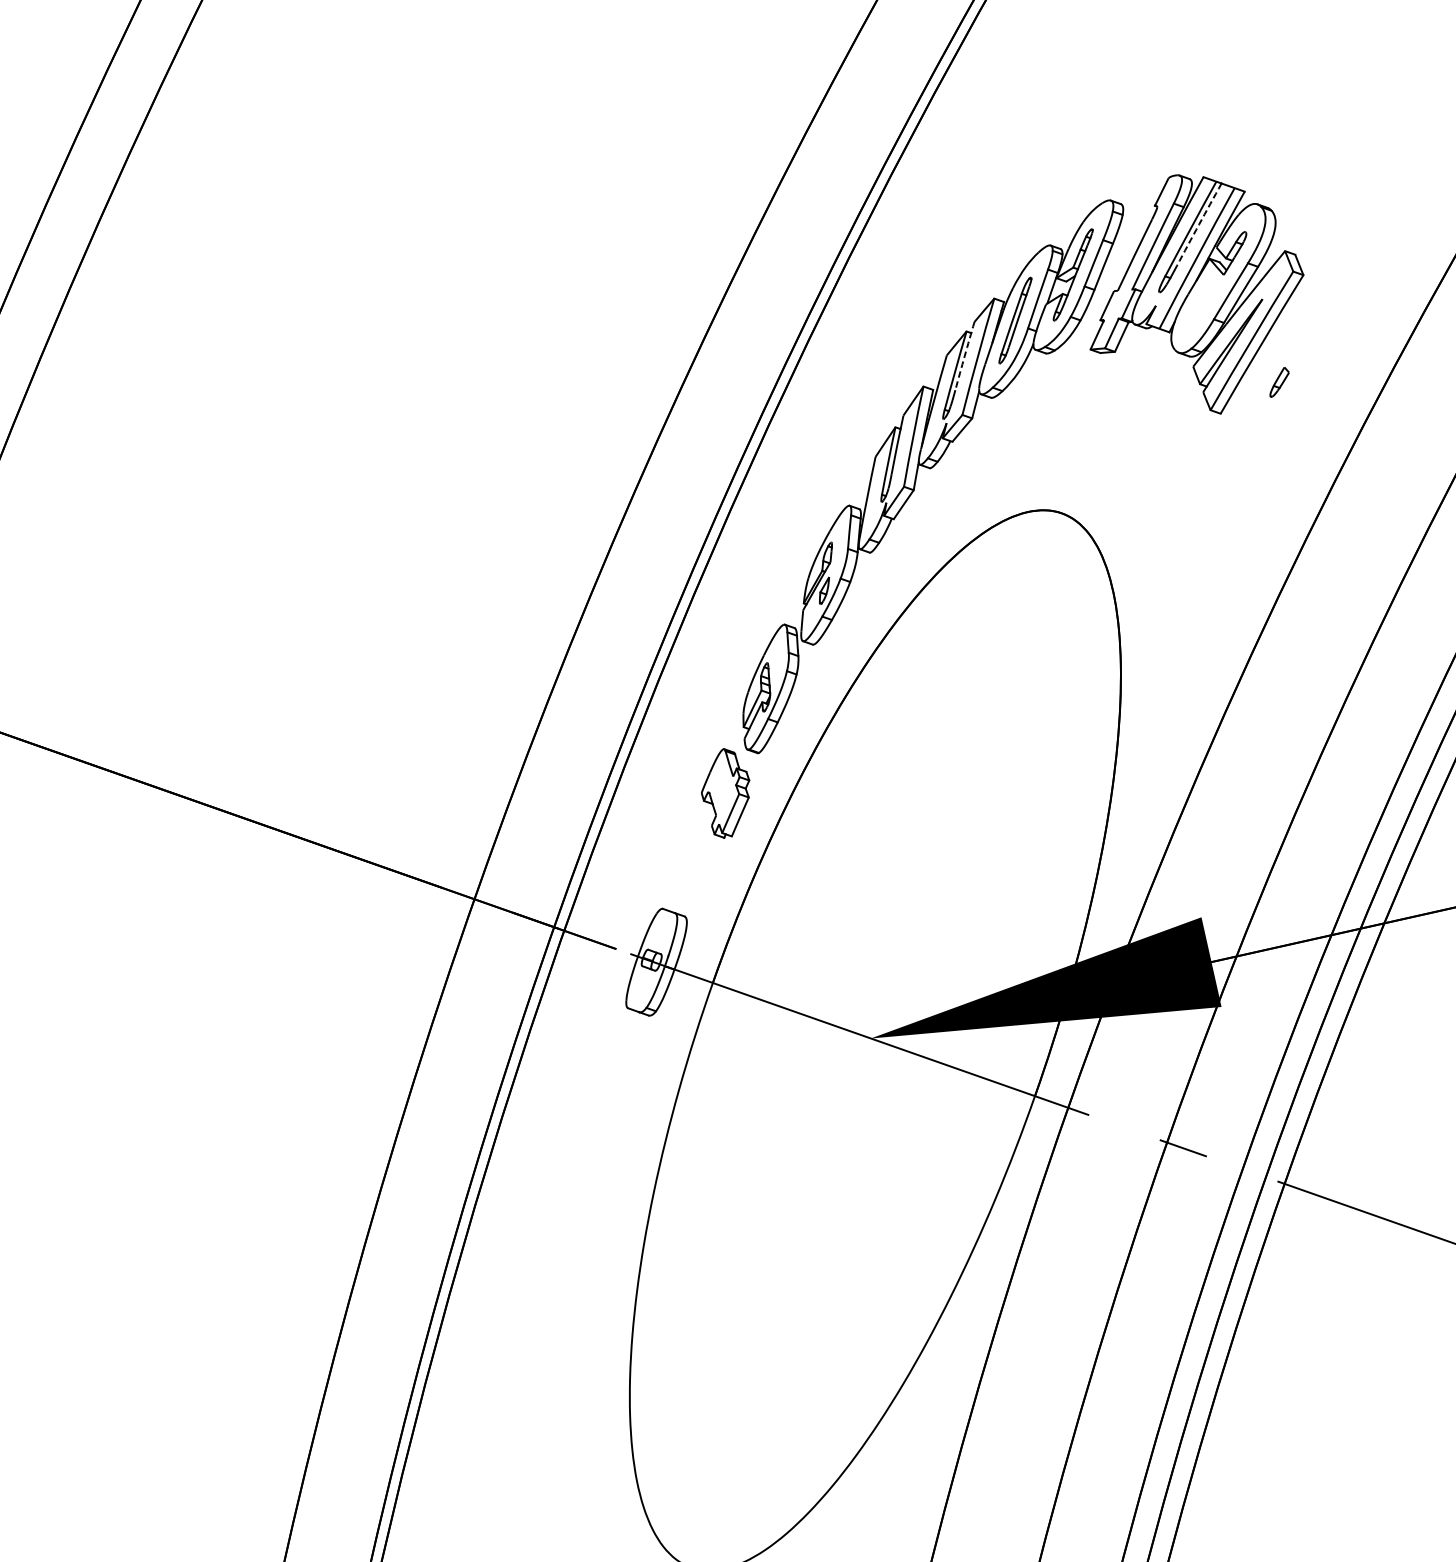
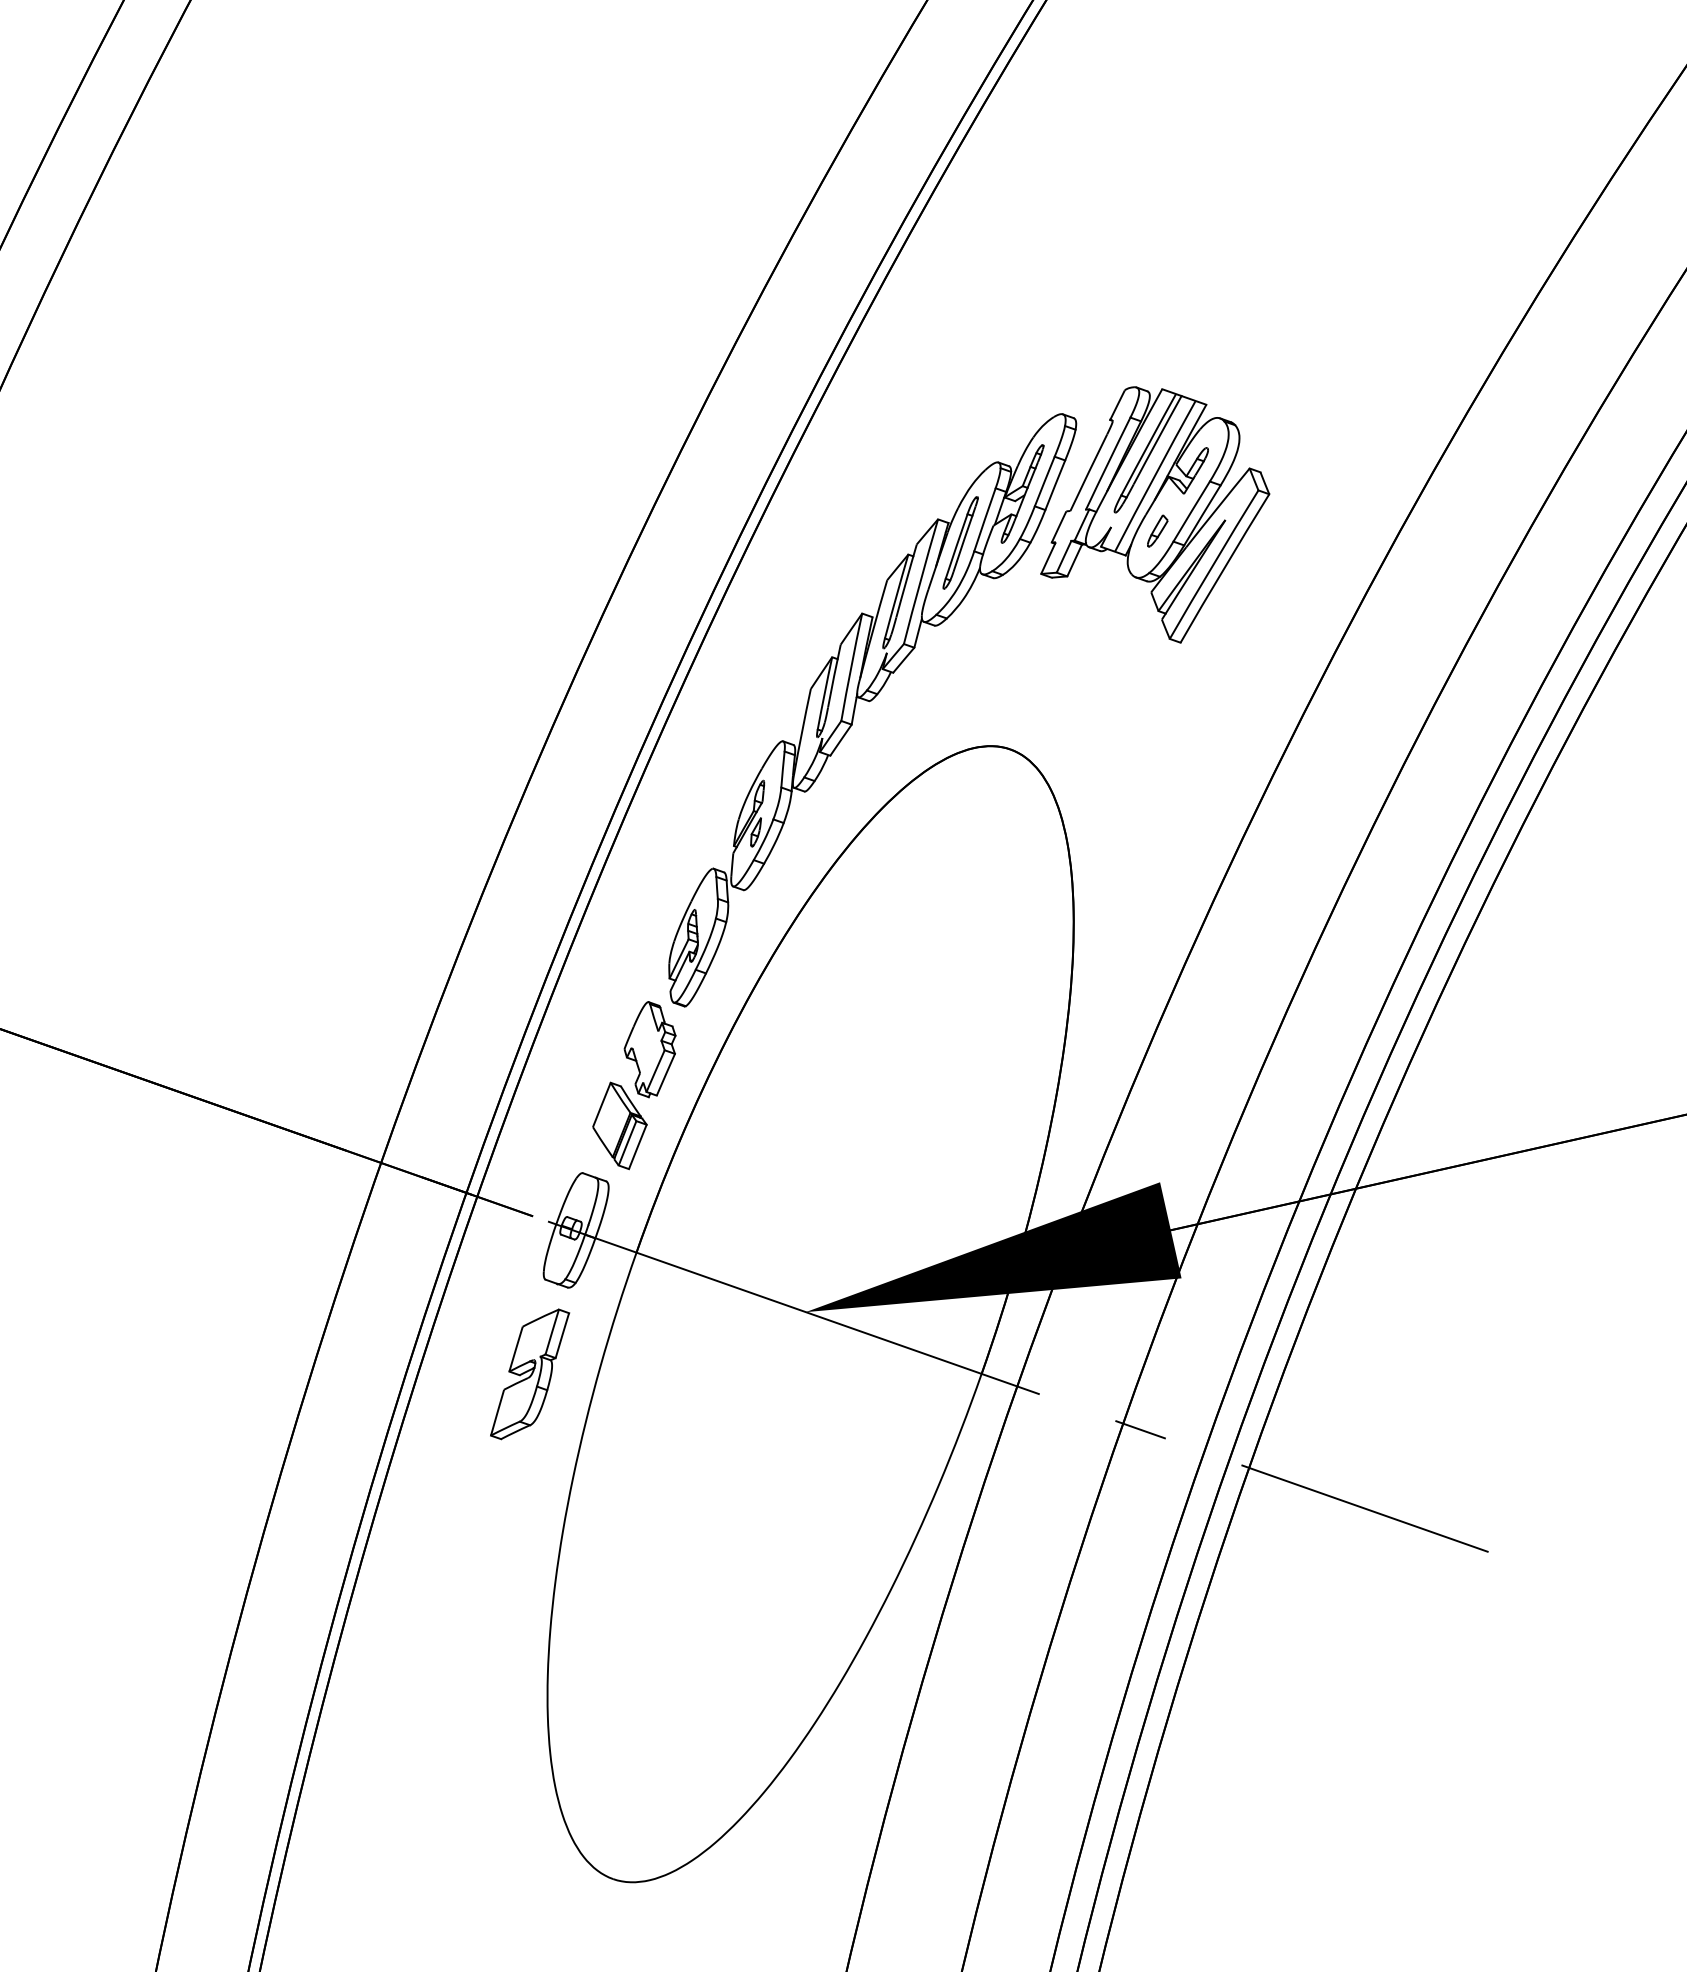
arc: (1199, 225) -> (1157, 440), dashed -> solid
arc: (964, 355) -> (906, 580), dashed -> solid
part: (1279, 381) -> (1157, 530), moved
part: (696, 864) -> (619, 1125), added
part: (613, 1096) -> (530, 1374), added

